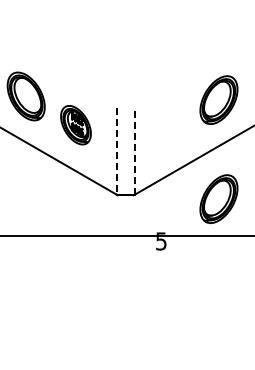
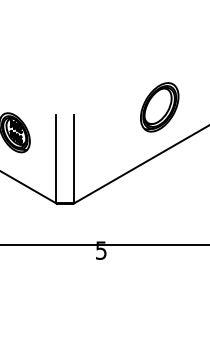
line: (134, 150) -> (74, 158), dashed -> solid
line: (116, 151) -> (55, 159), dashed -> solid
part: (218, 198) -> (159, 207), removed

